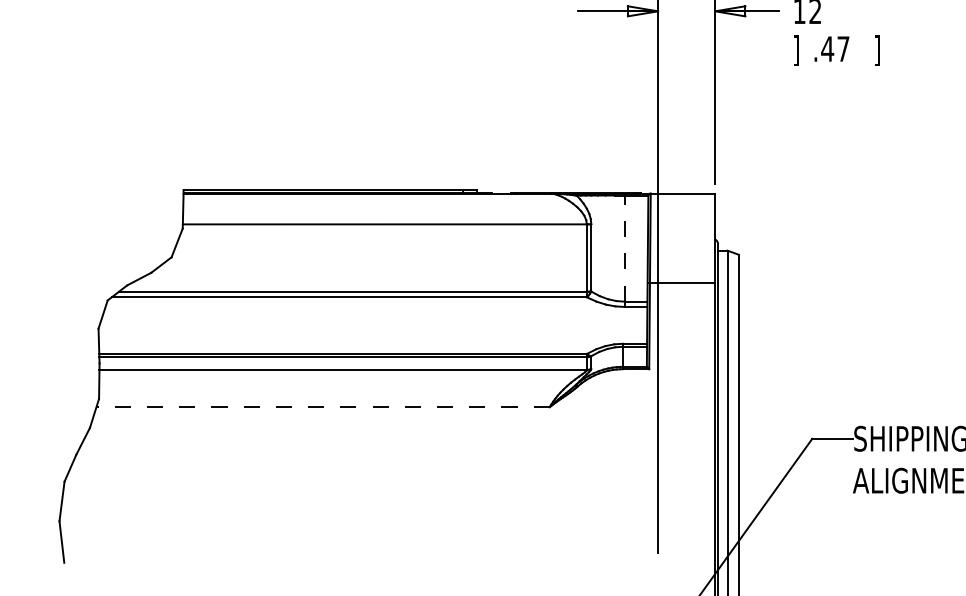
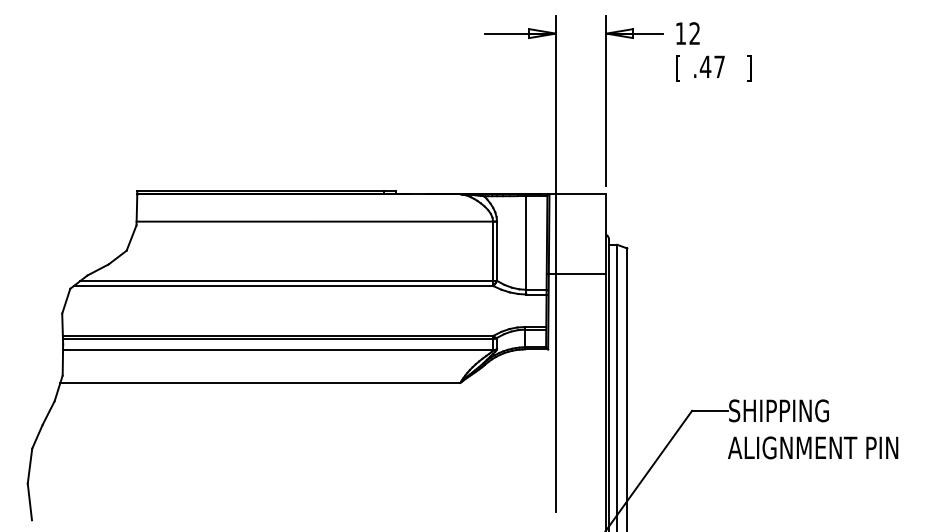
text: (796, 50) -> (678, 68), ] -> [
line: (624, 249) -> (526, 243), dashed -> solid
line: (323, 406) -> (260, 382), dashed -> solid

